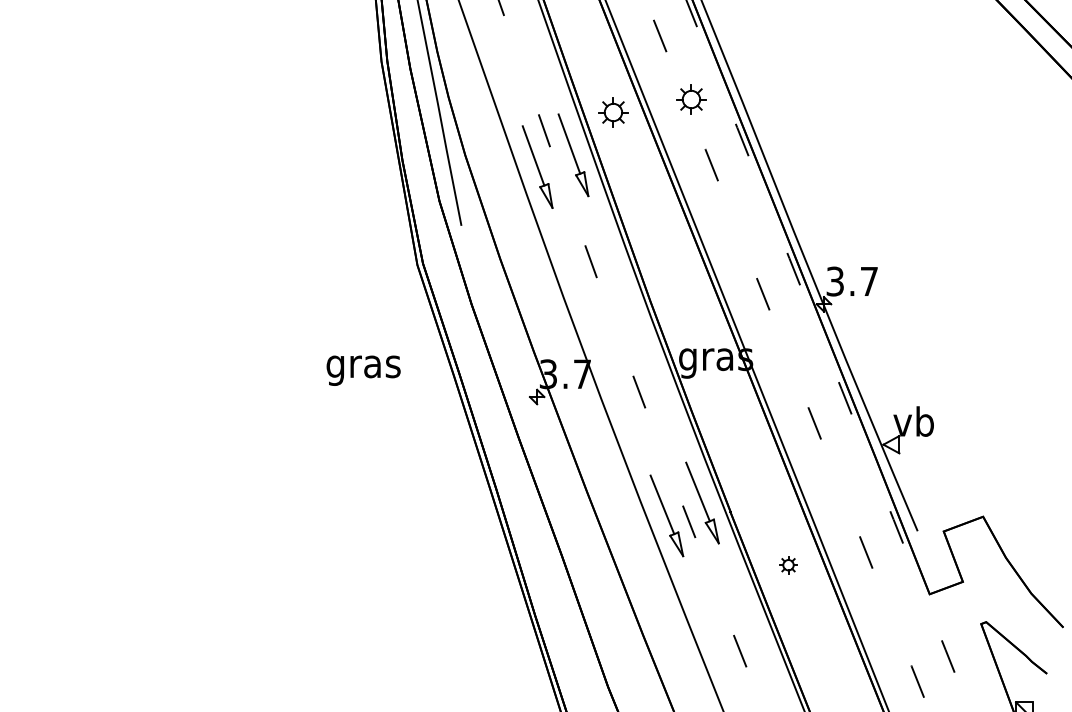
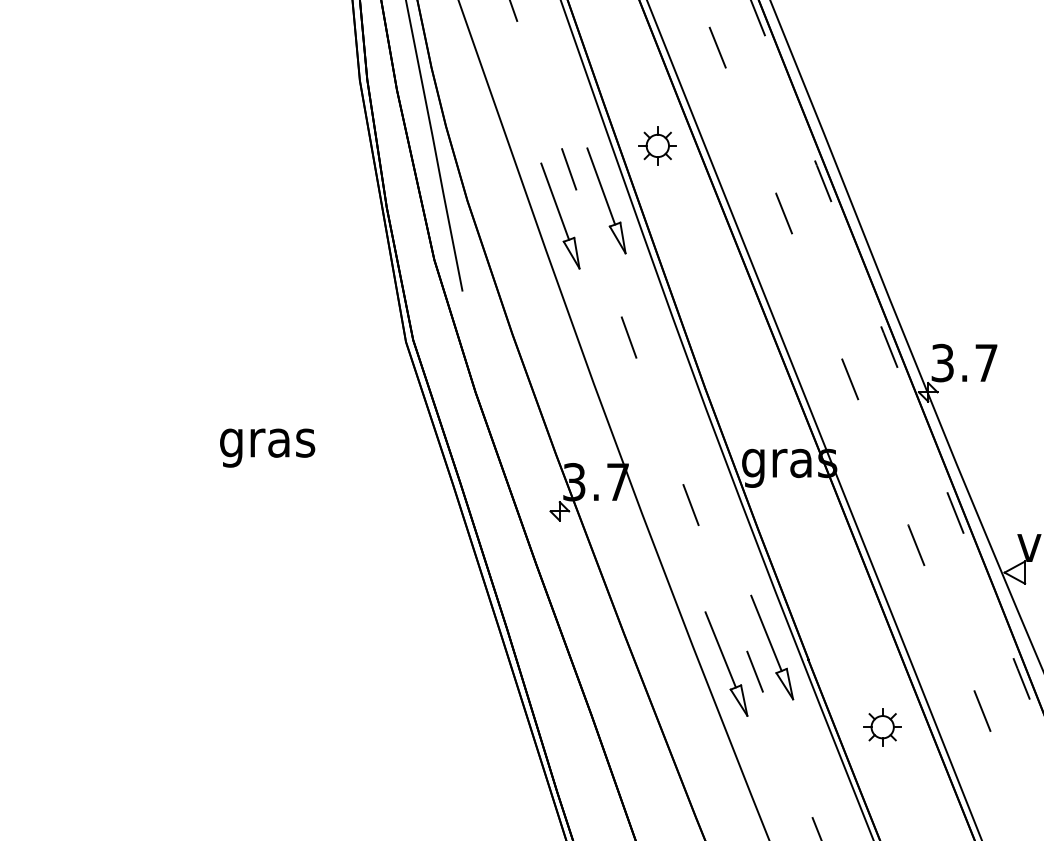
part: (691, 99) -> (758, 129), removed
text: (363, 370) -> (267, 447), moved
part: (788, 565) -> (882, 727), size x1.67

